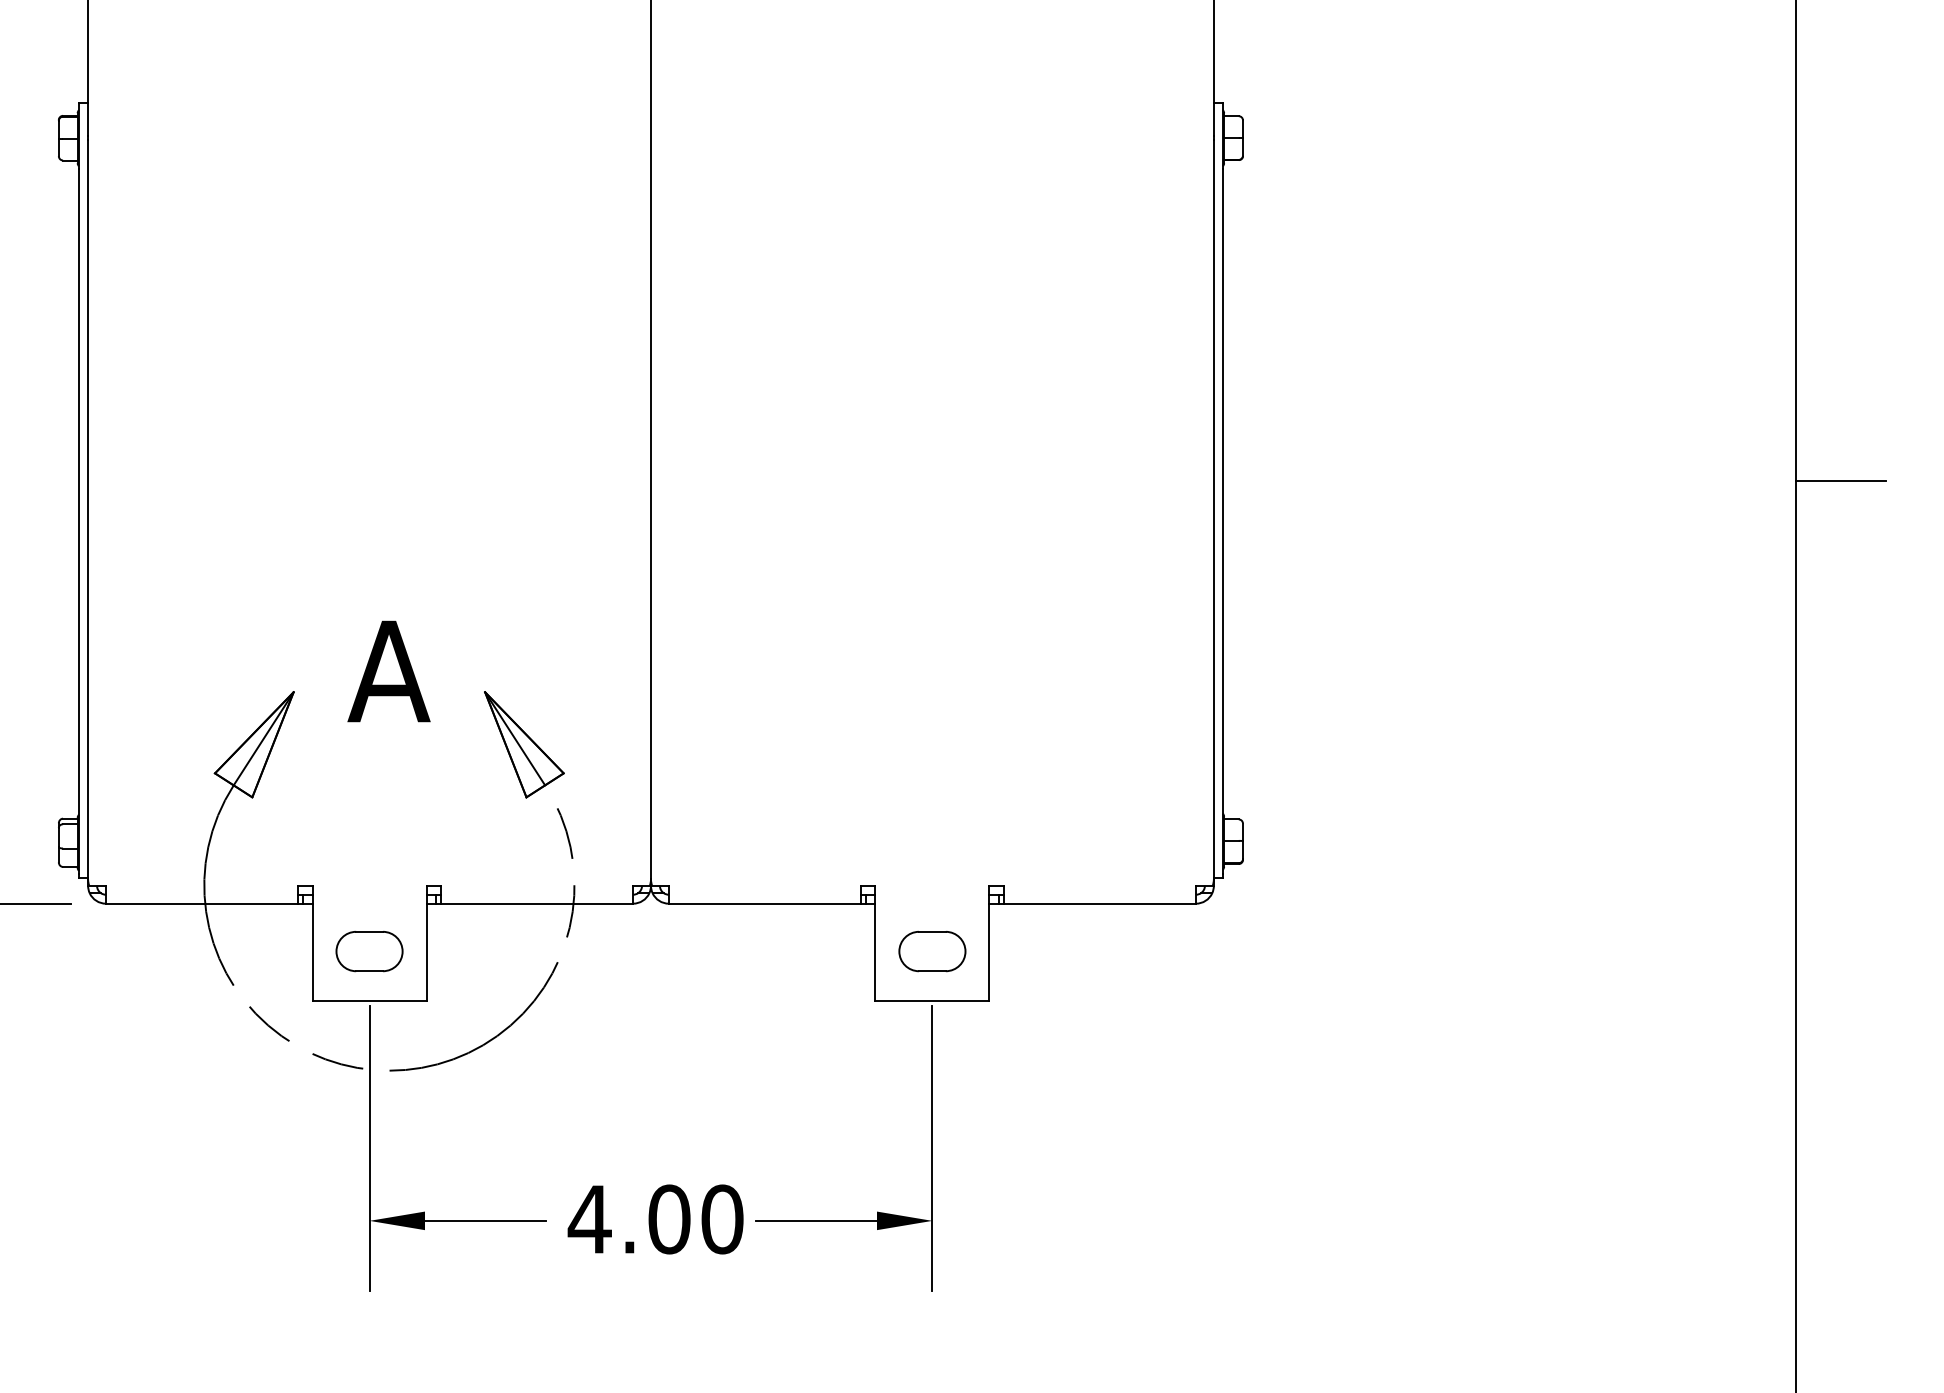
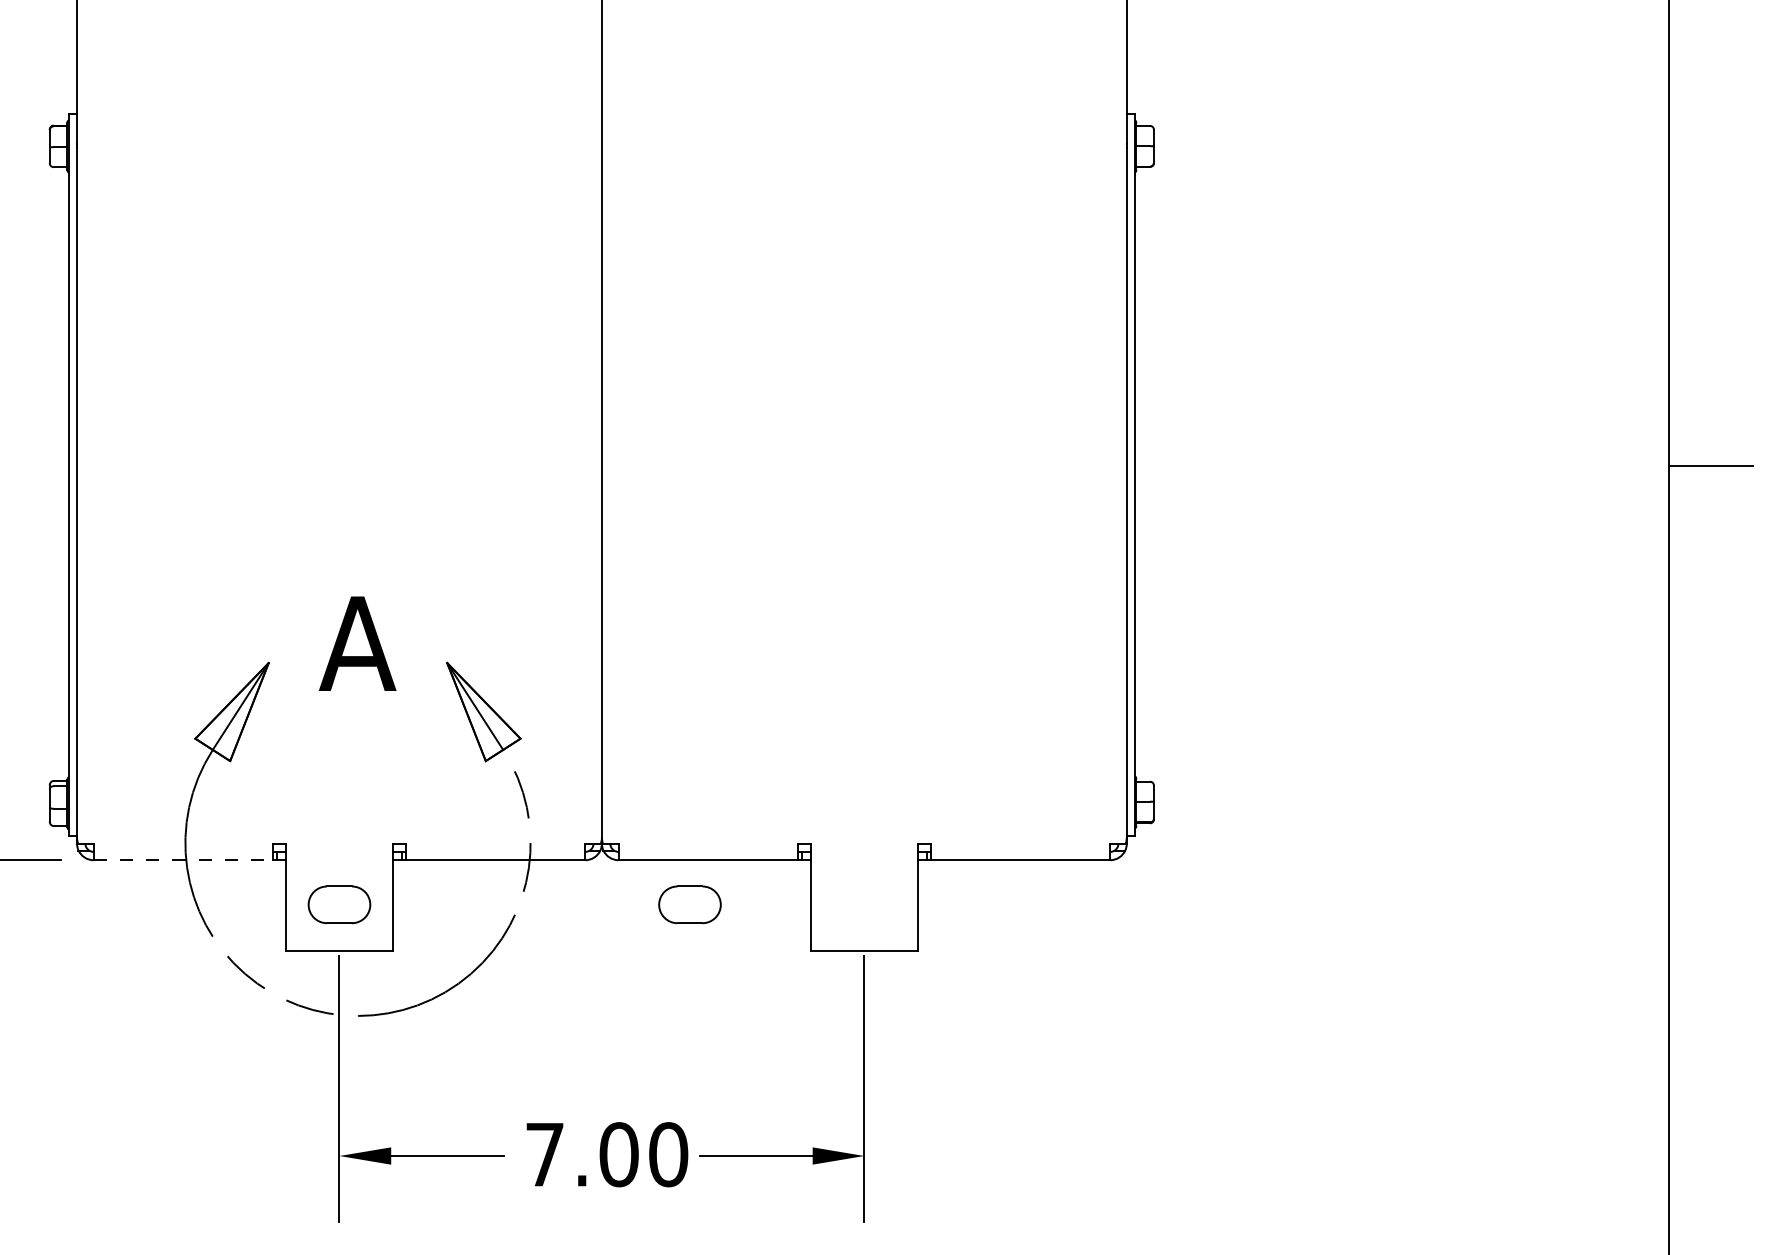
line: (202, 903) -> (183, 860), solid -> dashed
part: (932, 951) -> (690, 904), moved
text: (589, 1219) -> (544, 1154), 4.00 -> 7.00

